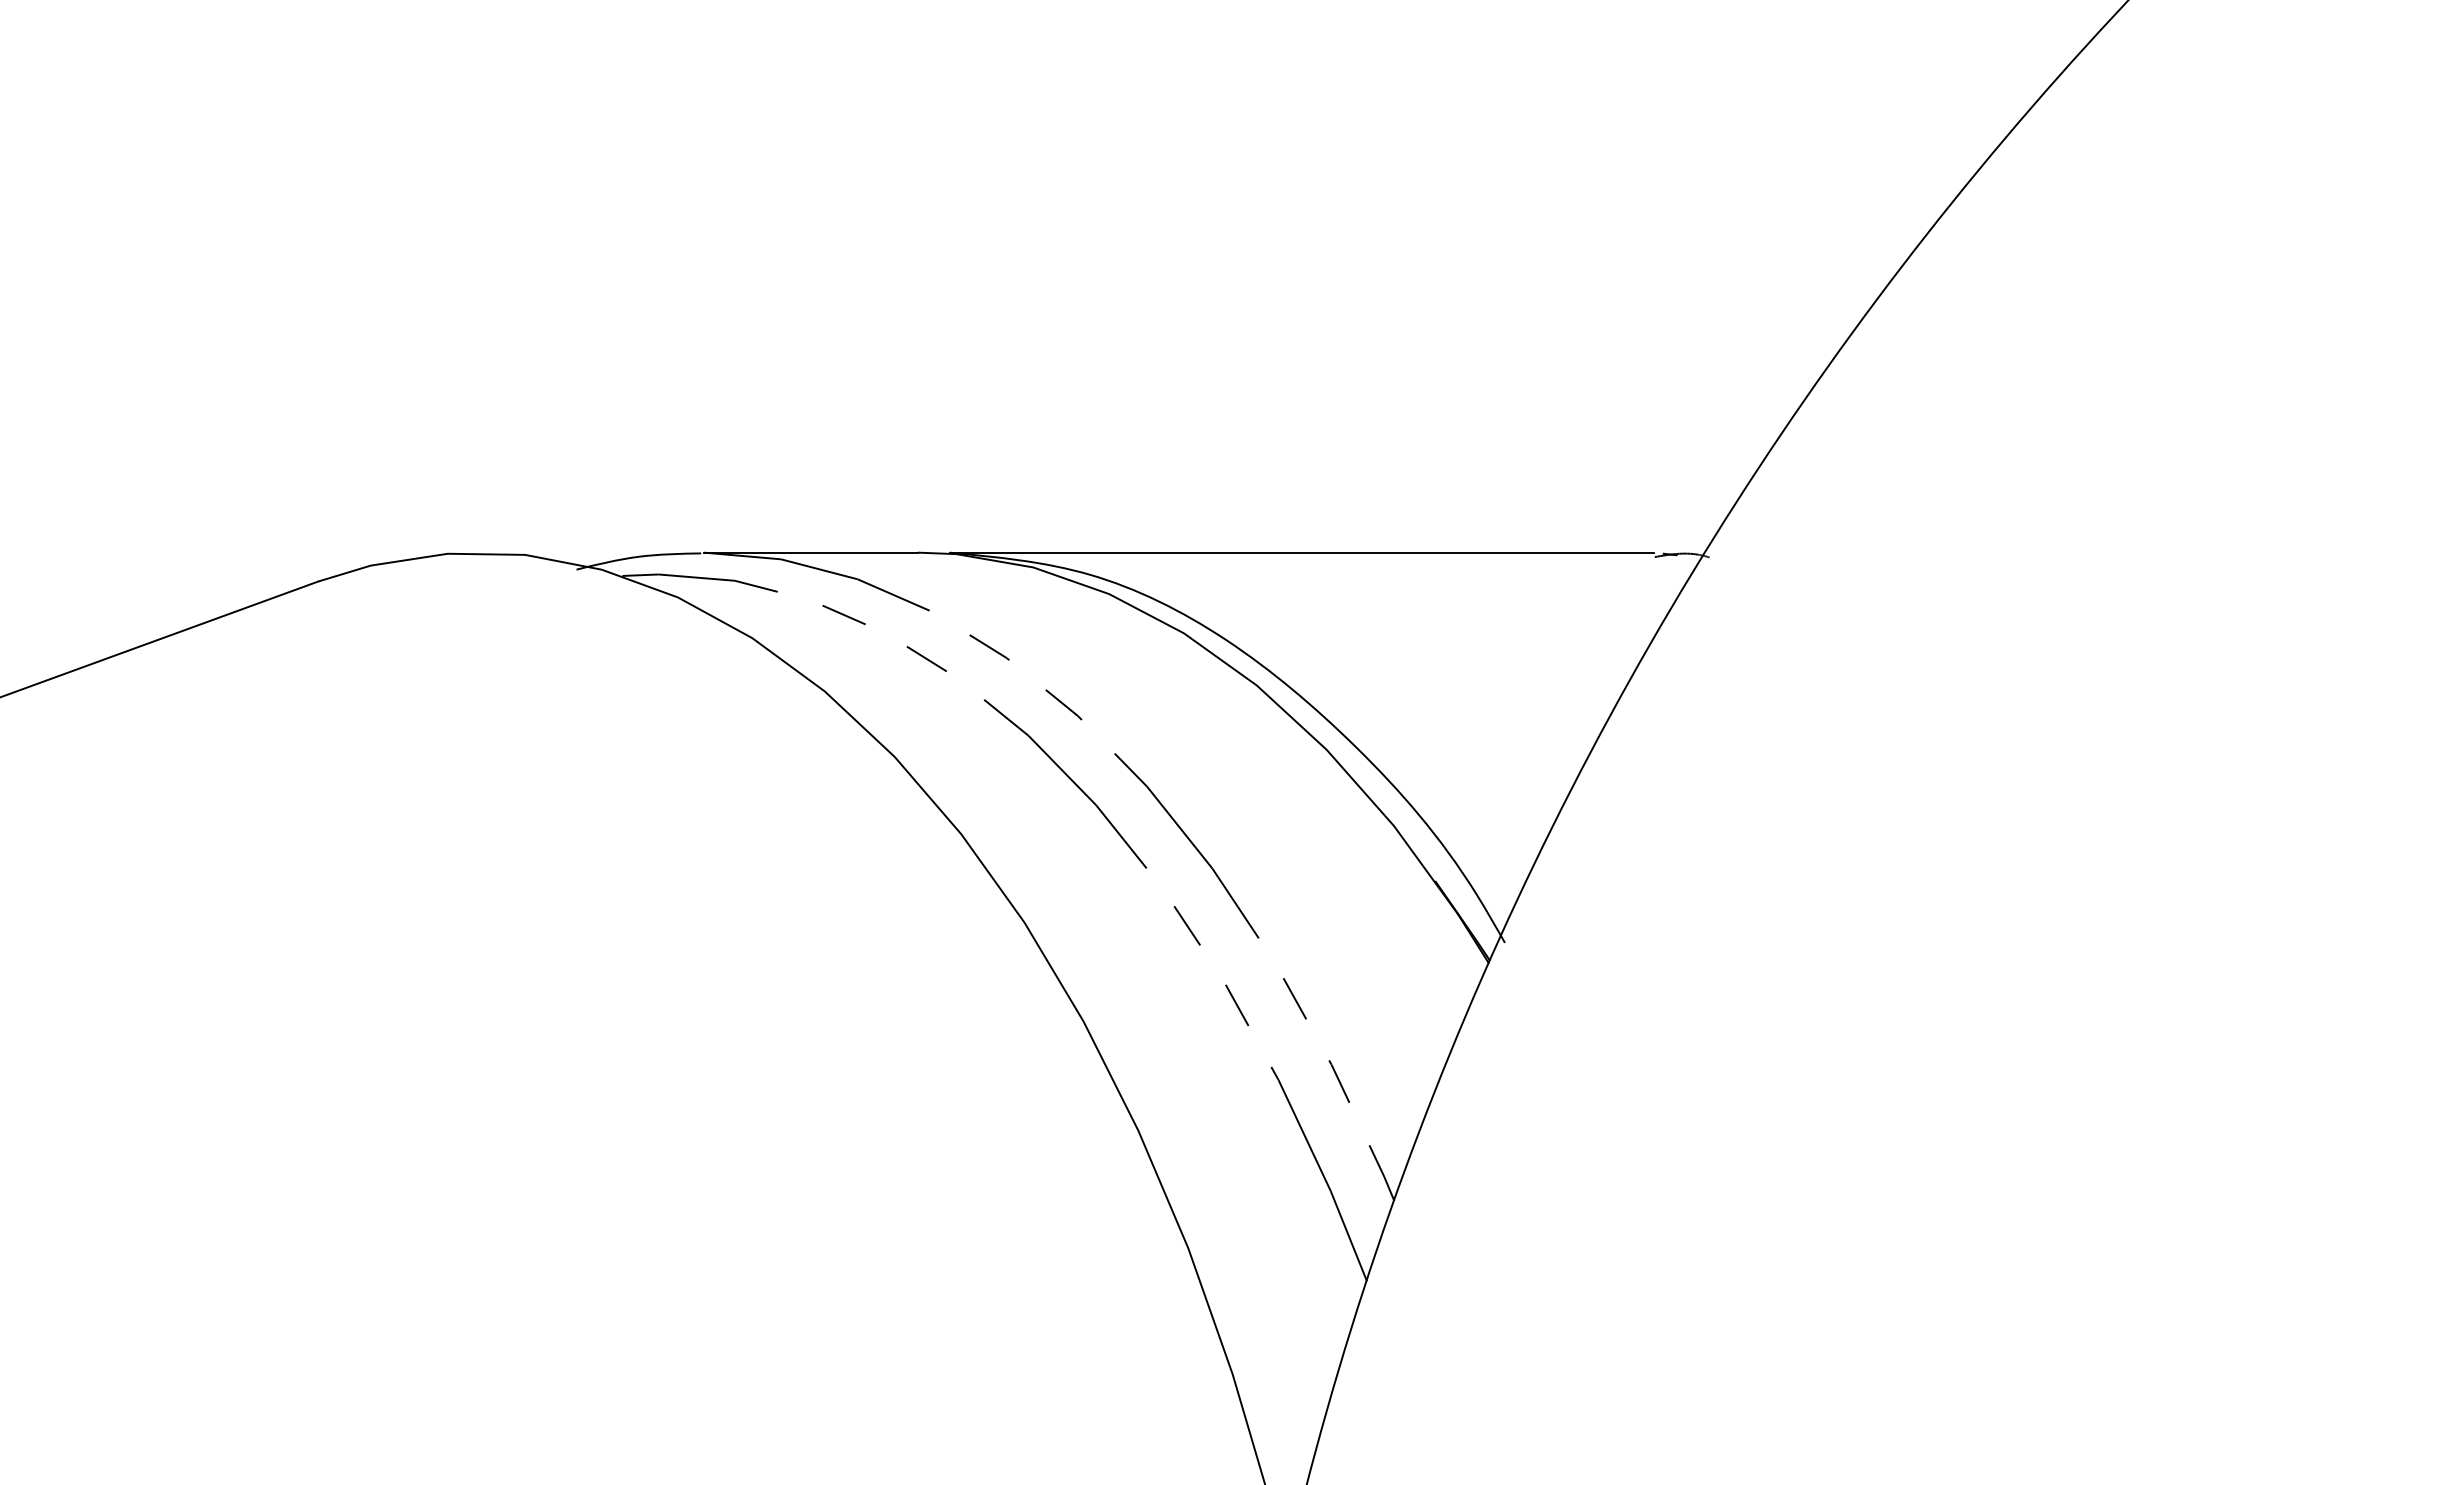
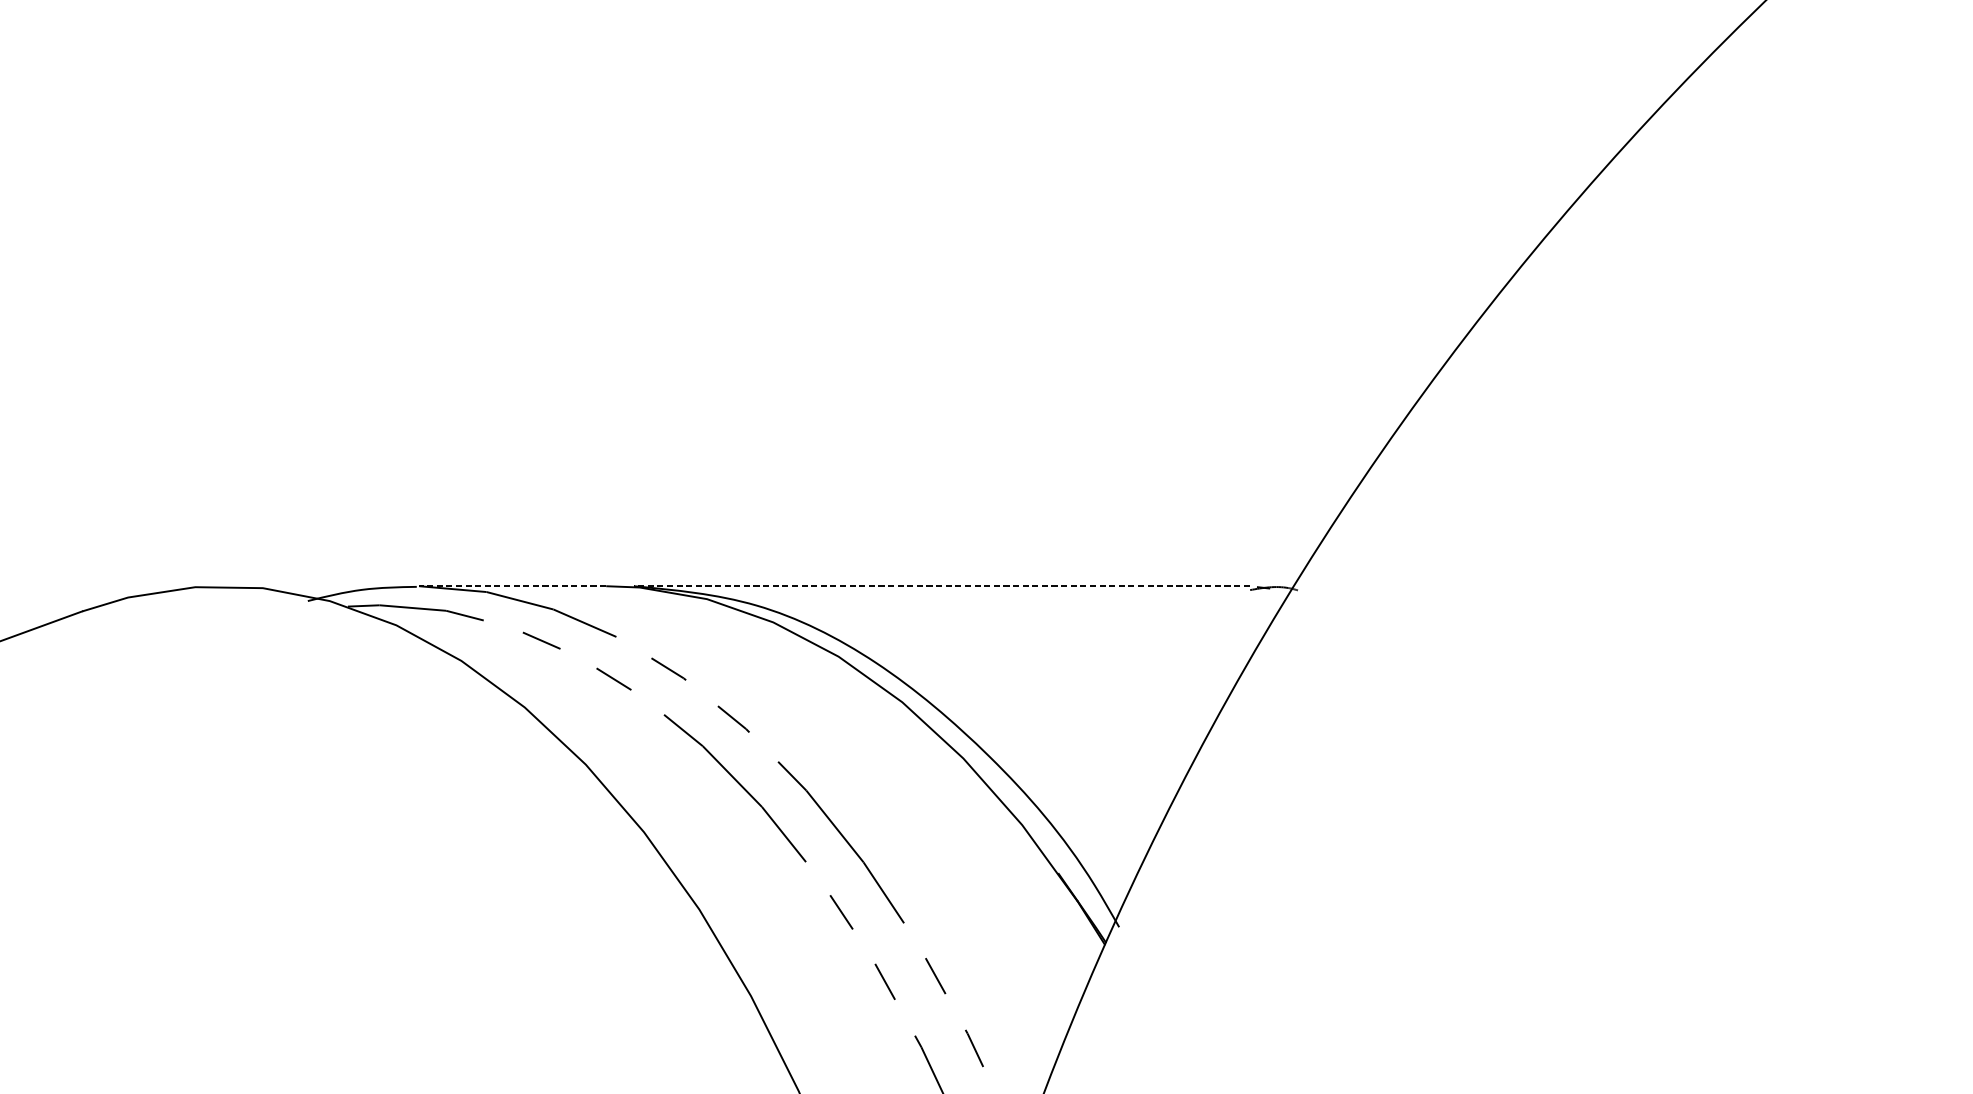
line: (811, 552) -> (513, 586), solid -> dashed
line: (1301, 552) -> (941, 586), solid -> dashed

